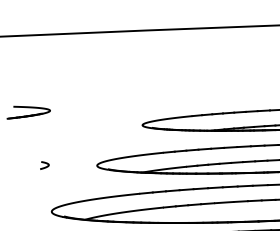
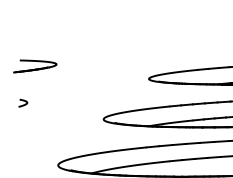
curve: (45, 166) -> (23, 104), moved

